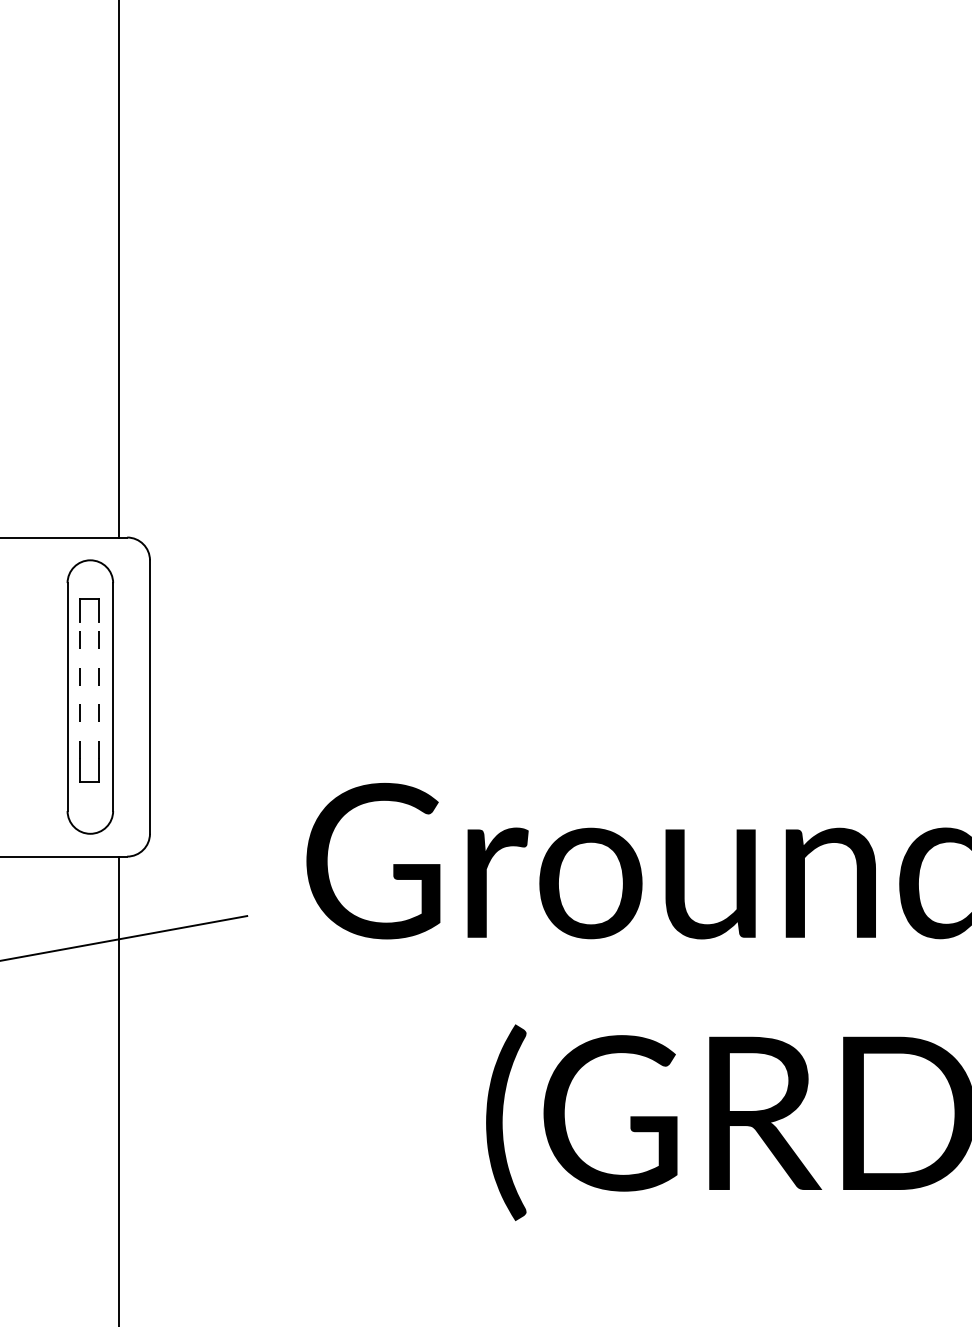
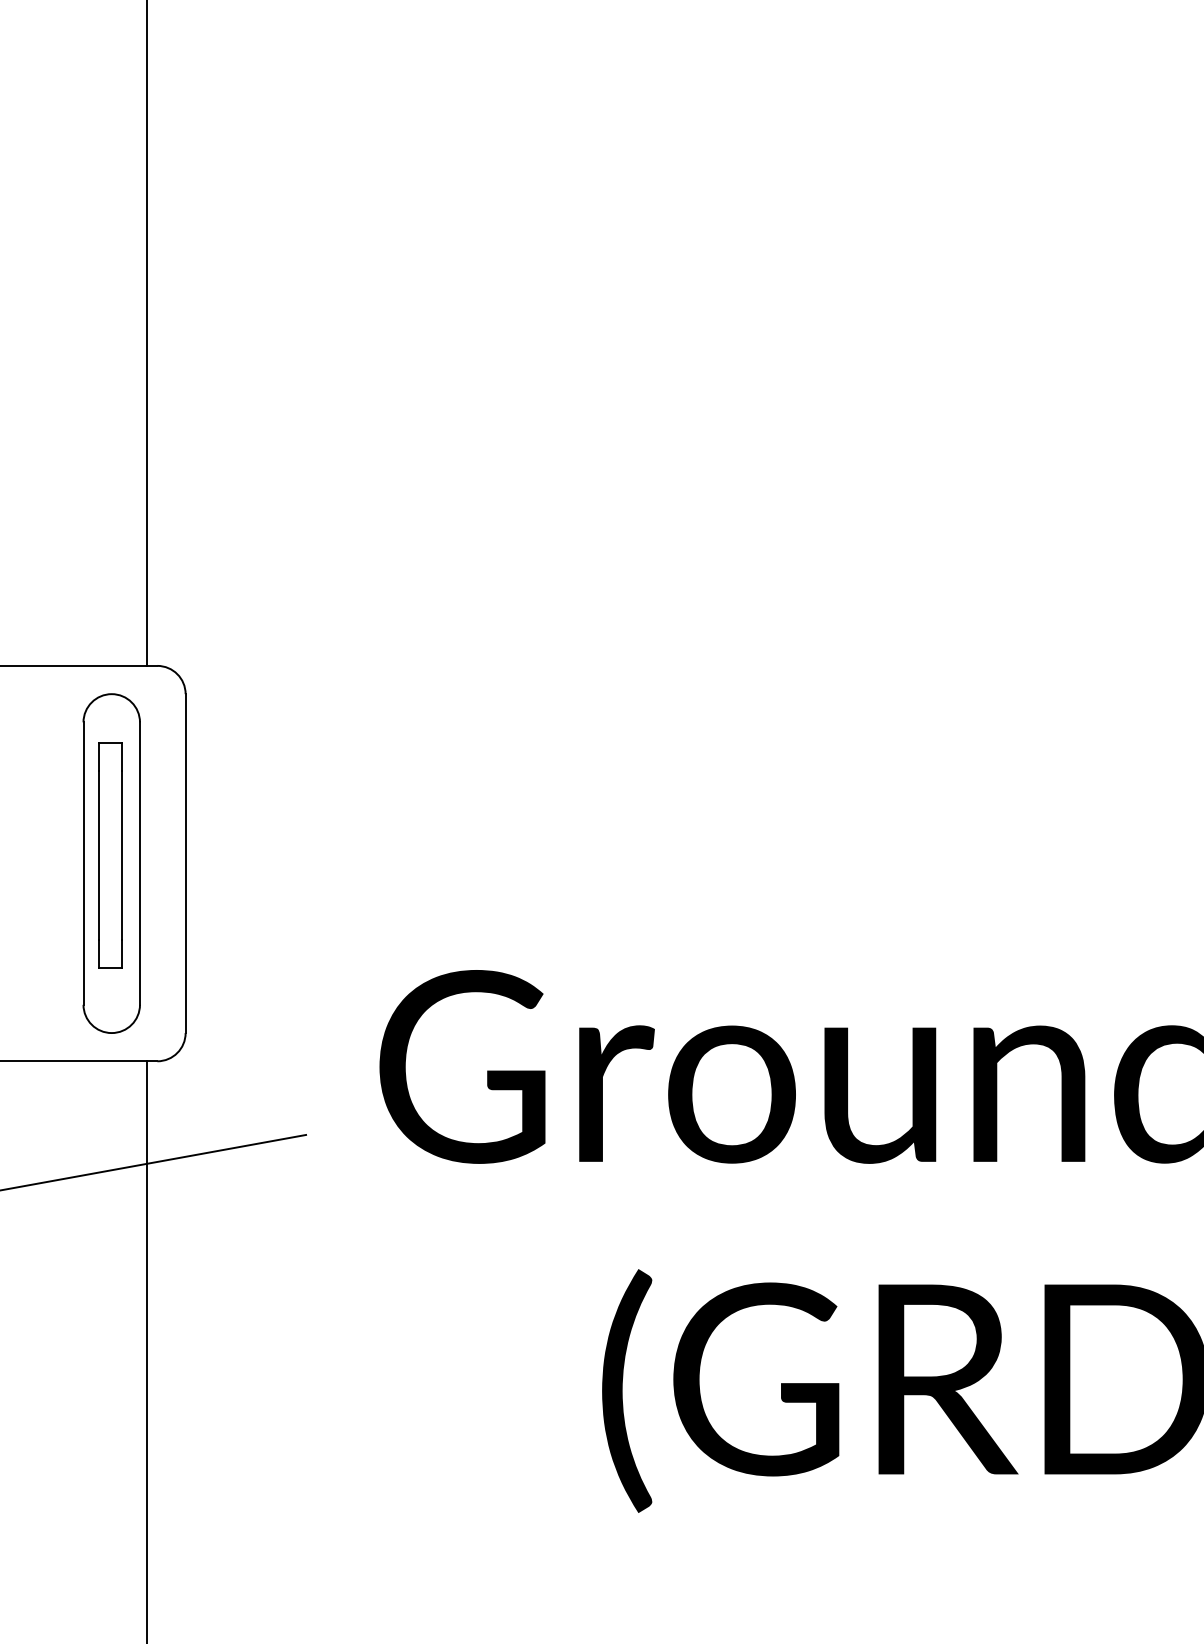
line: (80, 690) -> (99, 855), dashed -> solid
line: (98, 690) -> (121, 855), dashed -> solid

